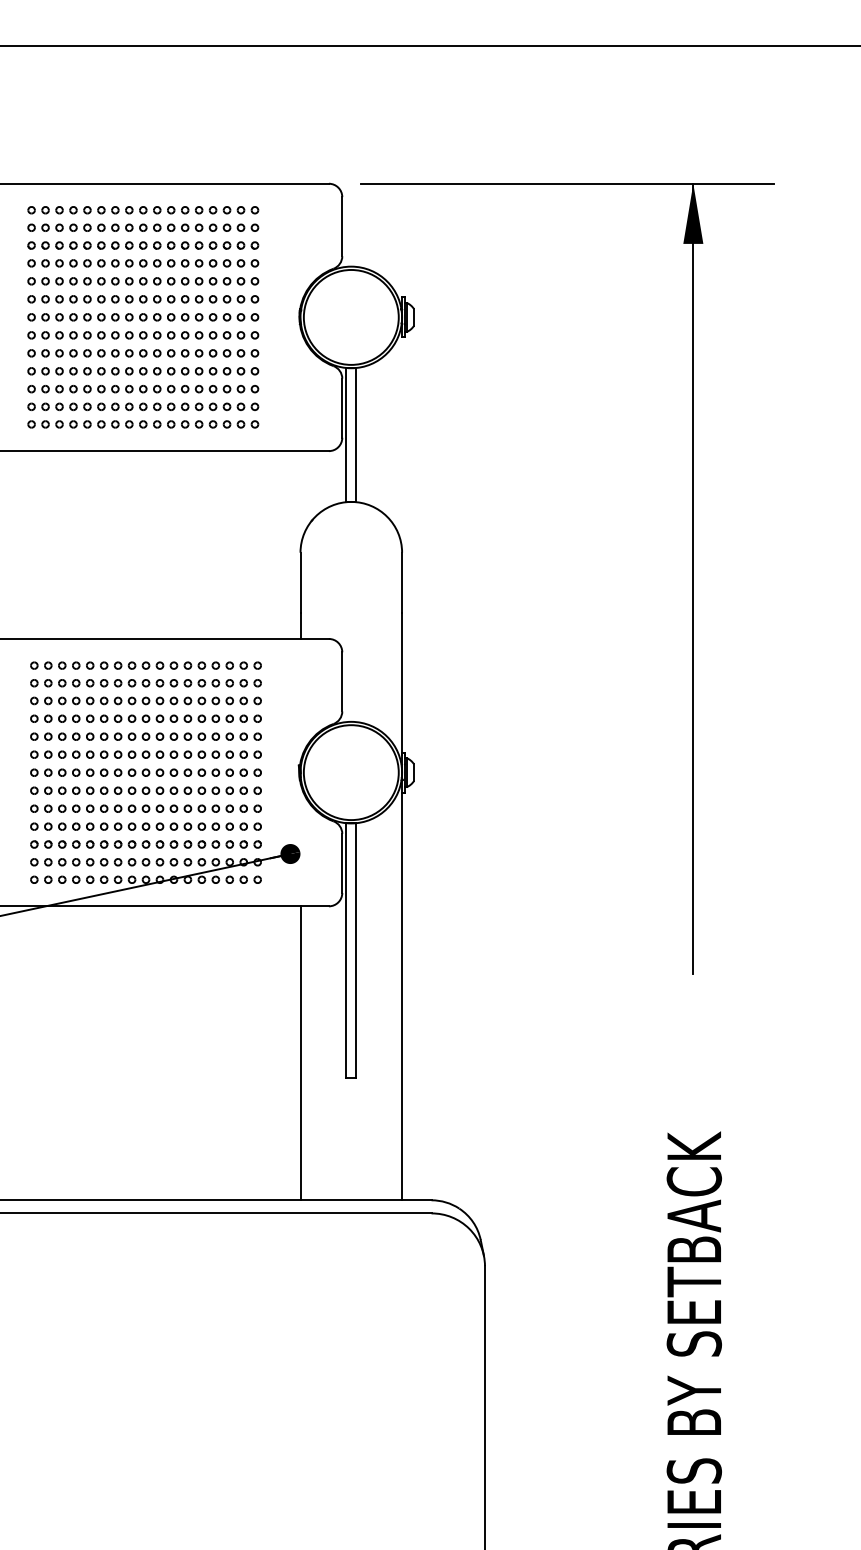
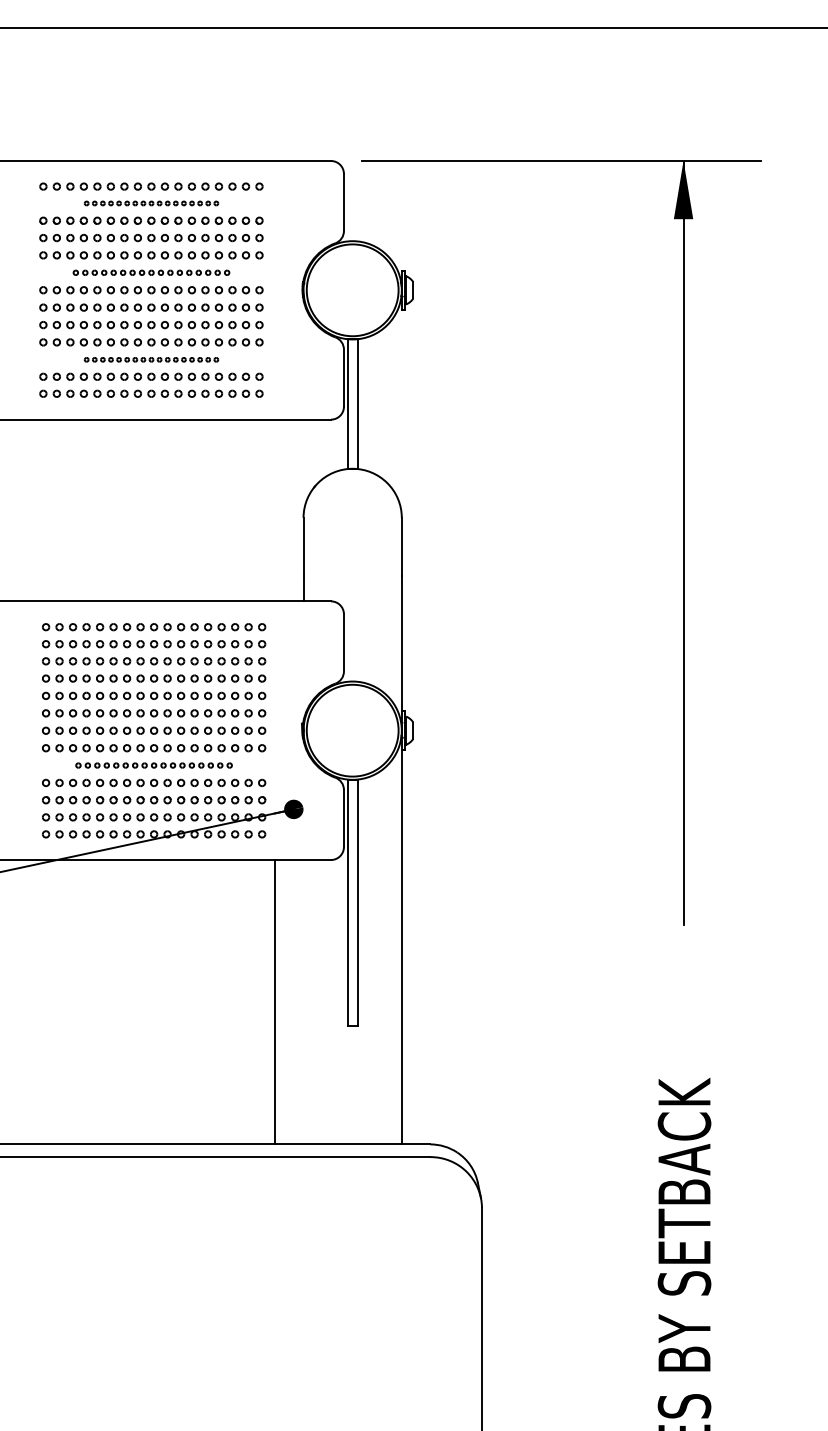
part: (143, 227) -> (151, 203), size x0.6
part: (143, 299) -> (151, 272), size x0.7
part: (143, 389) -> (151, 360), size x0.6
part: (145, 808) -> (153, 765), size x0.7
line: (300, 1053) -> (275, 1002), moved

